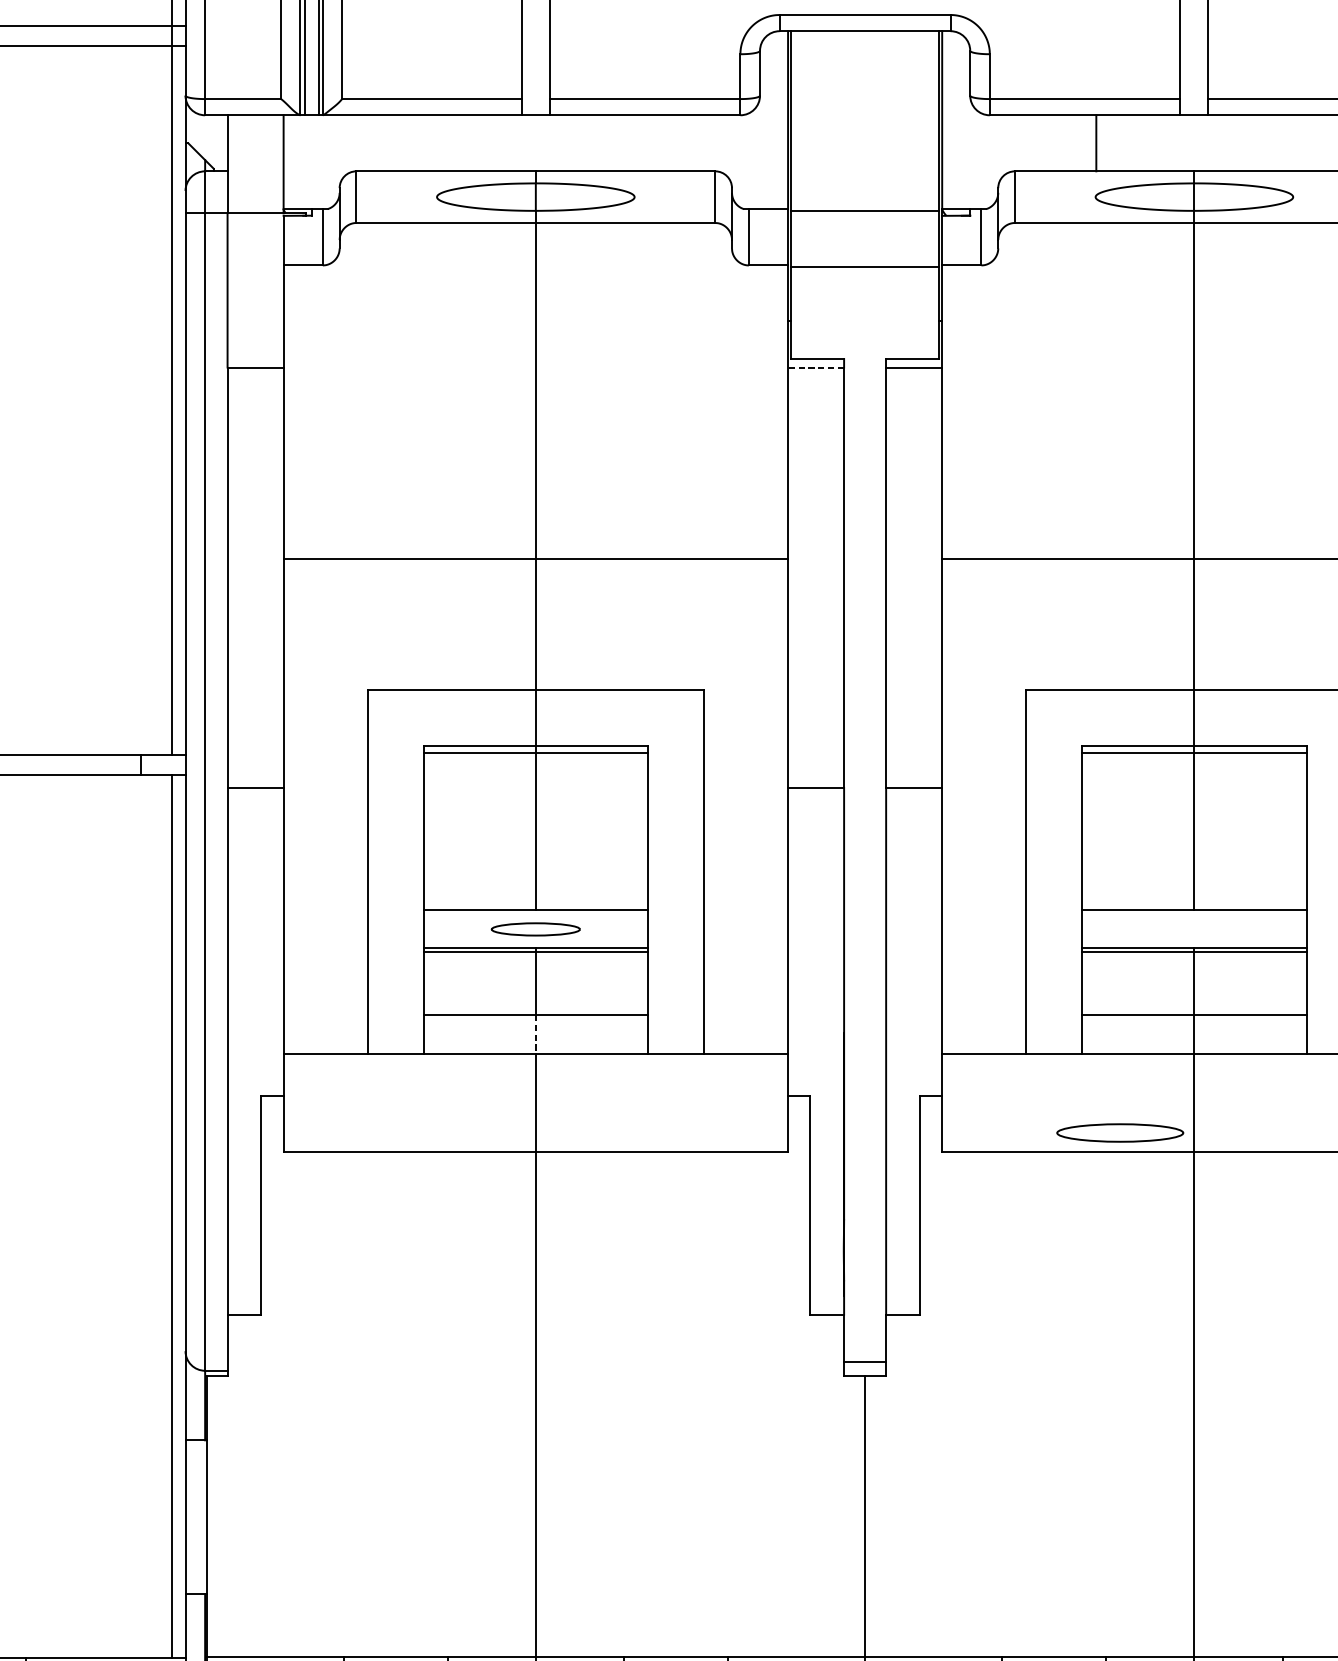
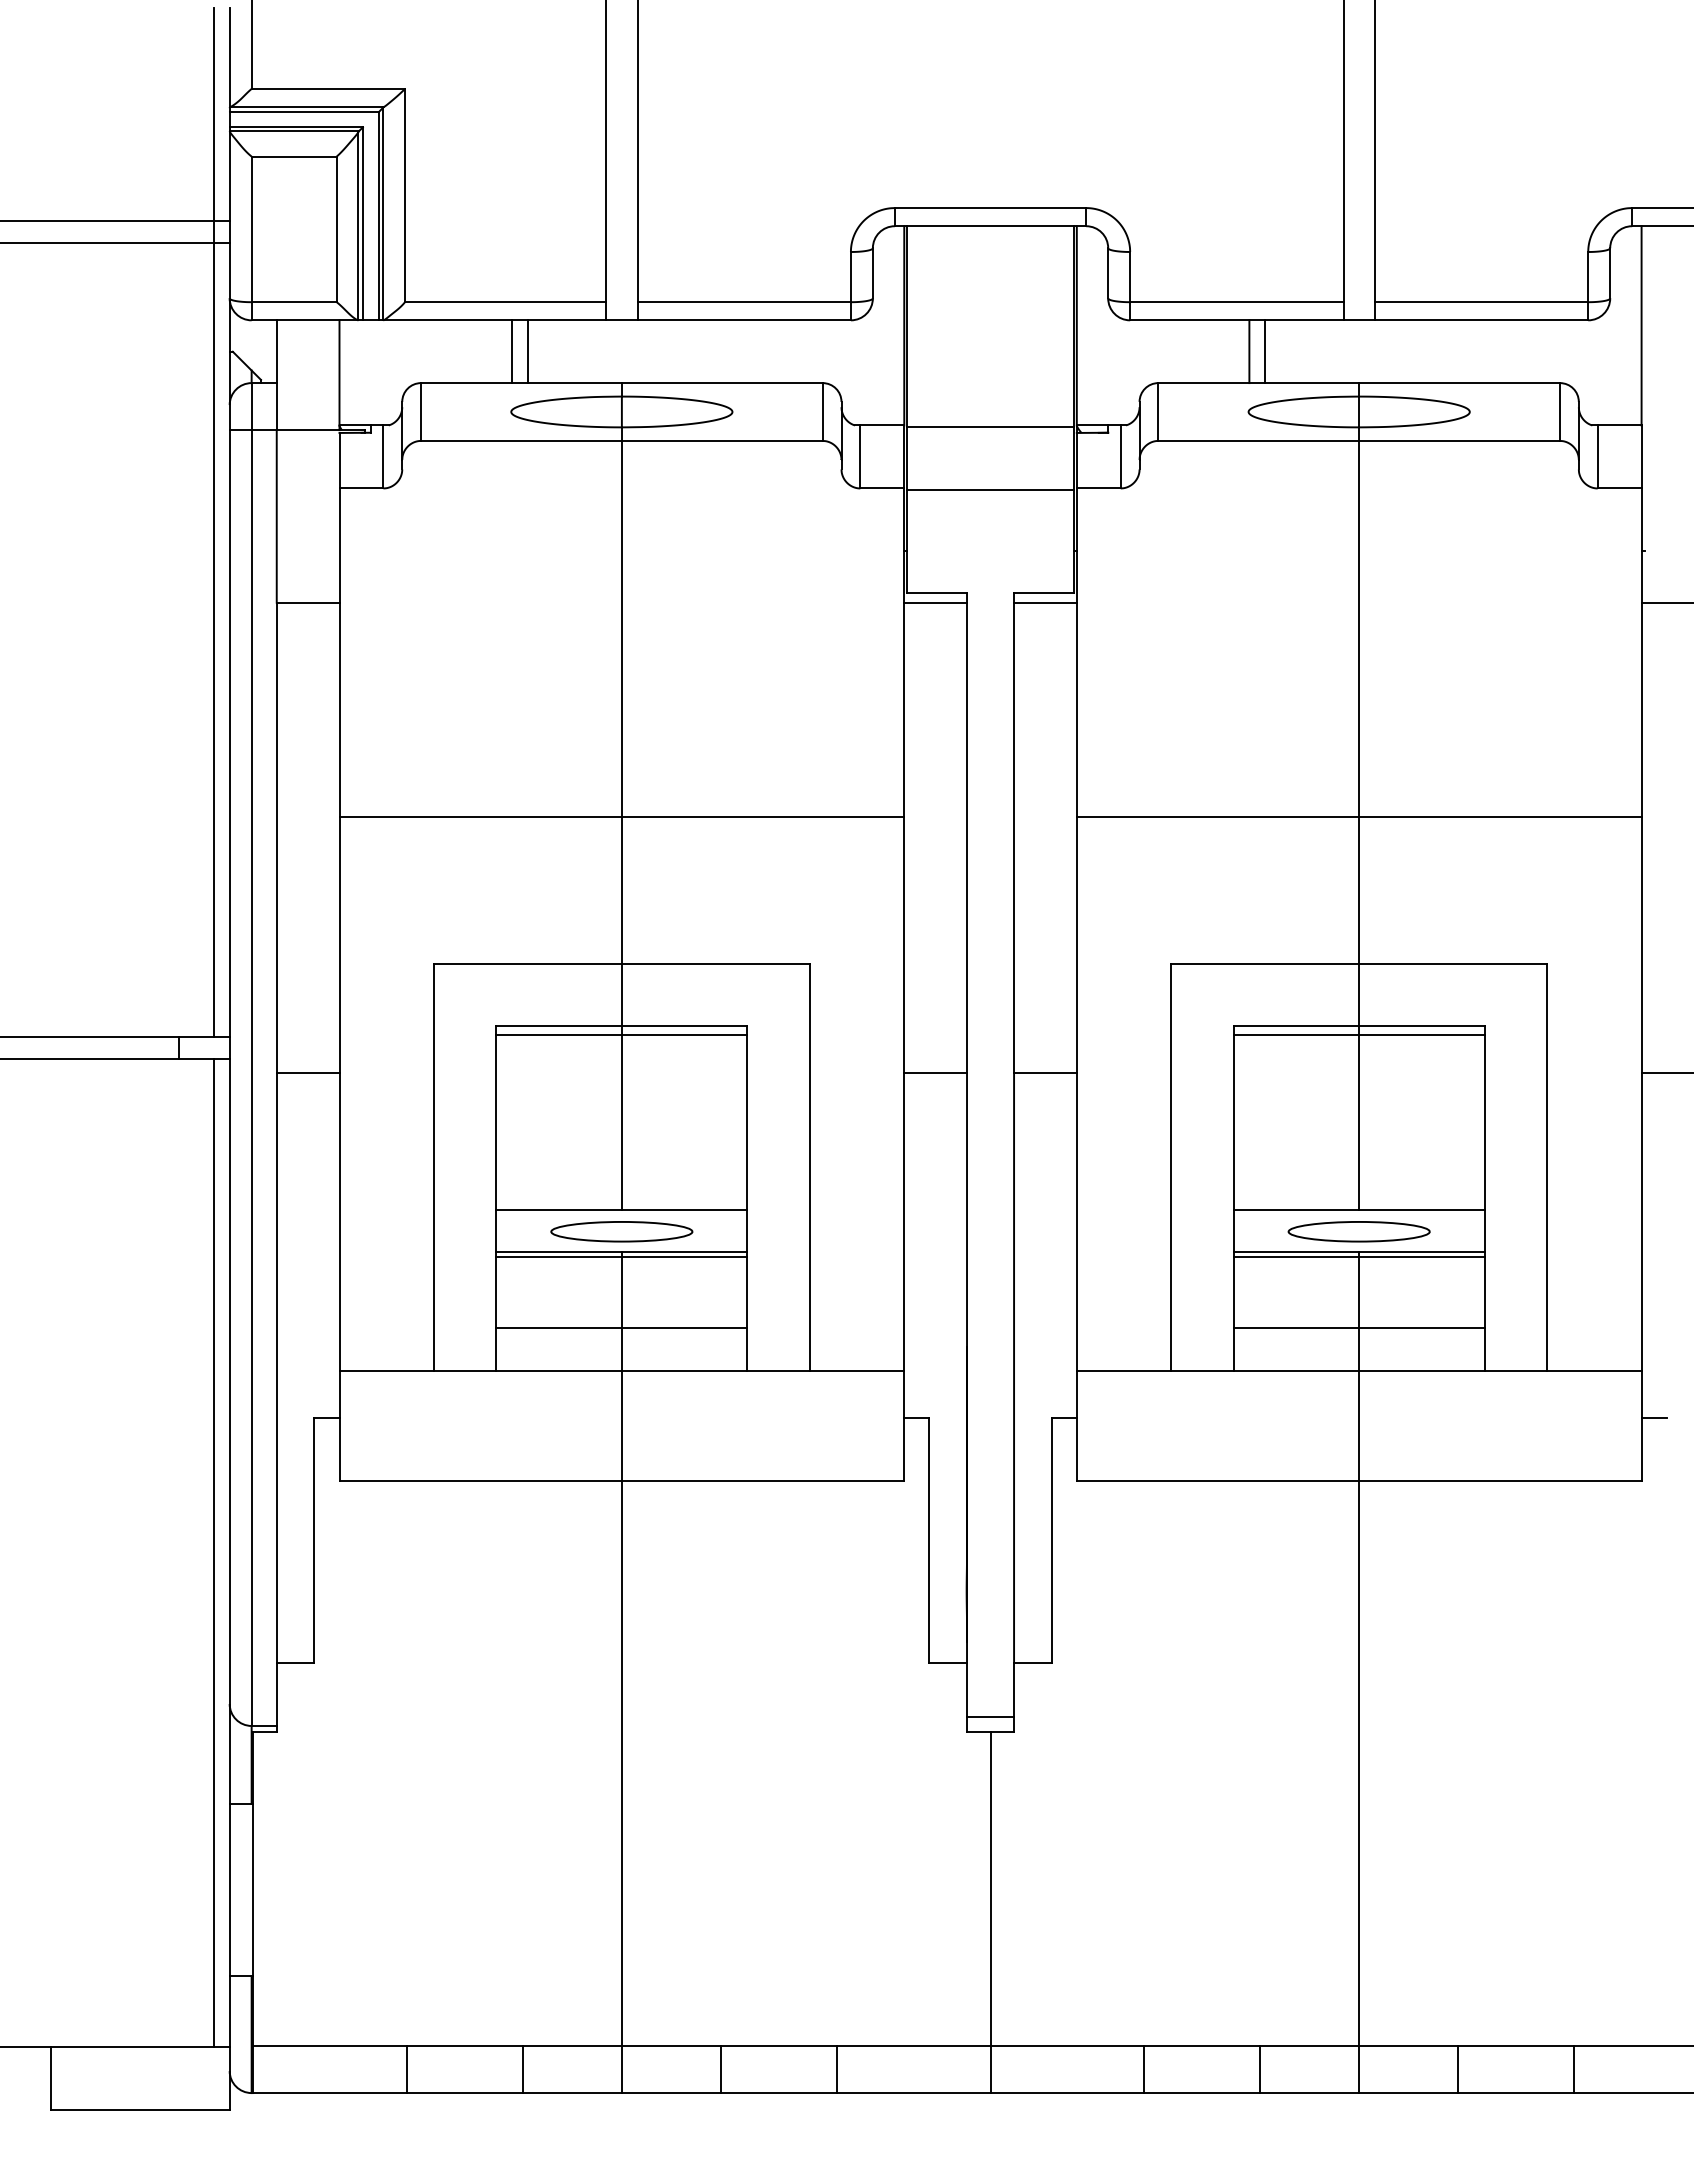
line: (438, 143) -> (512, 351), added
line: (451, 143) -> (527, 351), added
line: (1110, 143) -> (1265, 351), added
line: (815, 367) -> (935, 602), dashed -> solid
part: (535, 929) -> (621, 1231), size x1.43
line: (535, 1034) -> (621, 1349), dashed -> solid
part: (1119, 1132) -> (1358, 1231), moved

